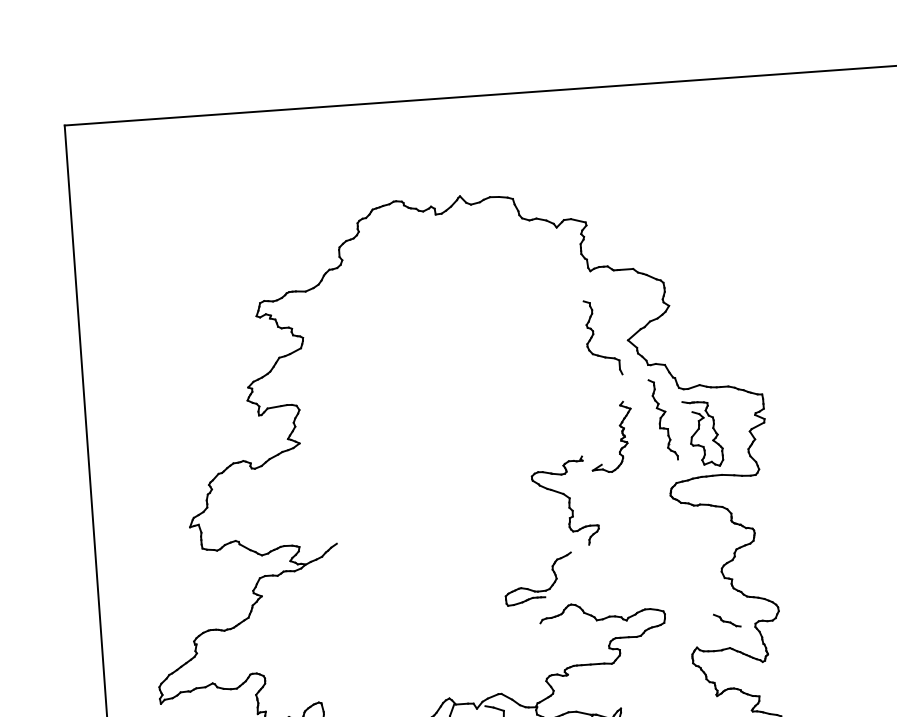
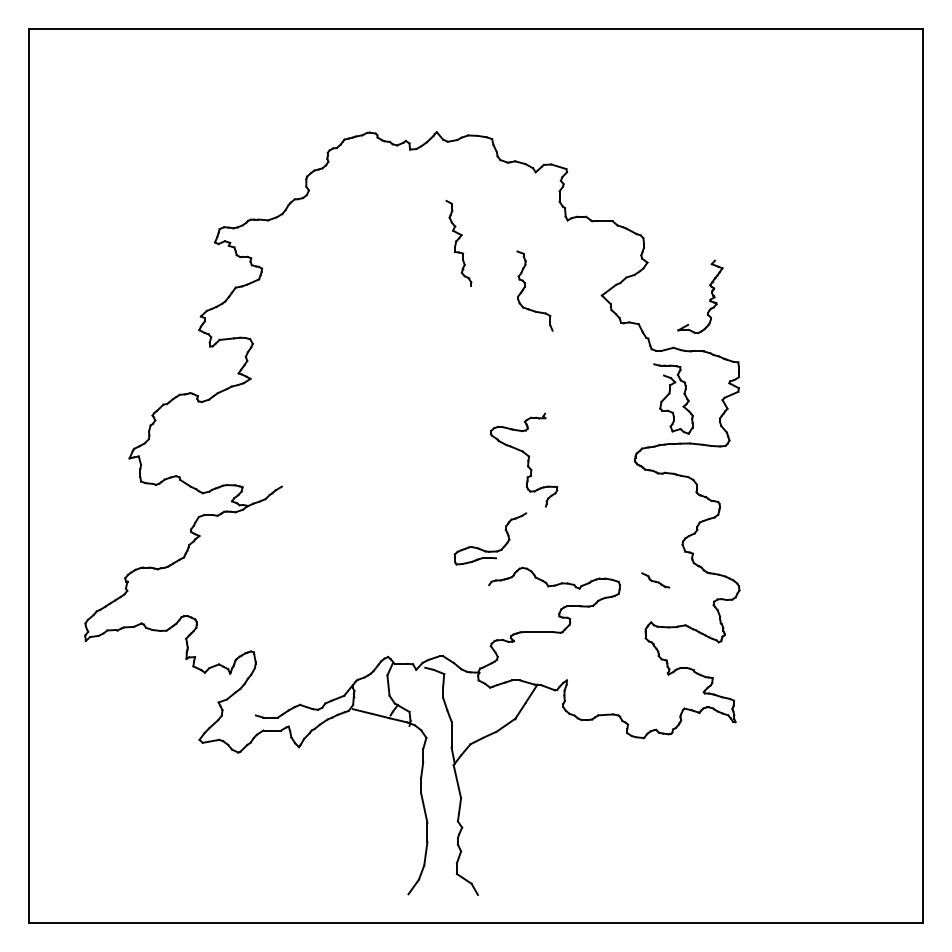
part: (594, 334) -> (526, 286), moved
part: (662, 418) -> (458, 242), moved
part: (620, 439) -> (709, 299), moved
part: (727, 620) -> (655, 580), moved

